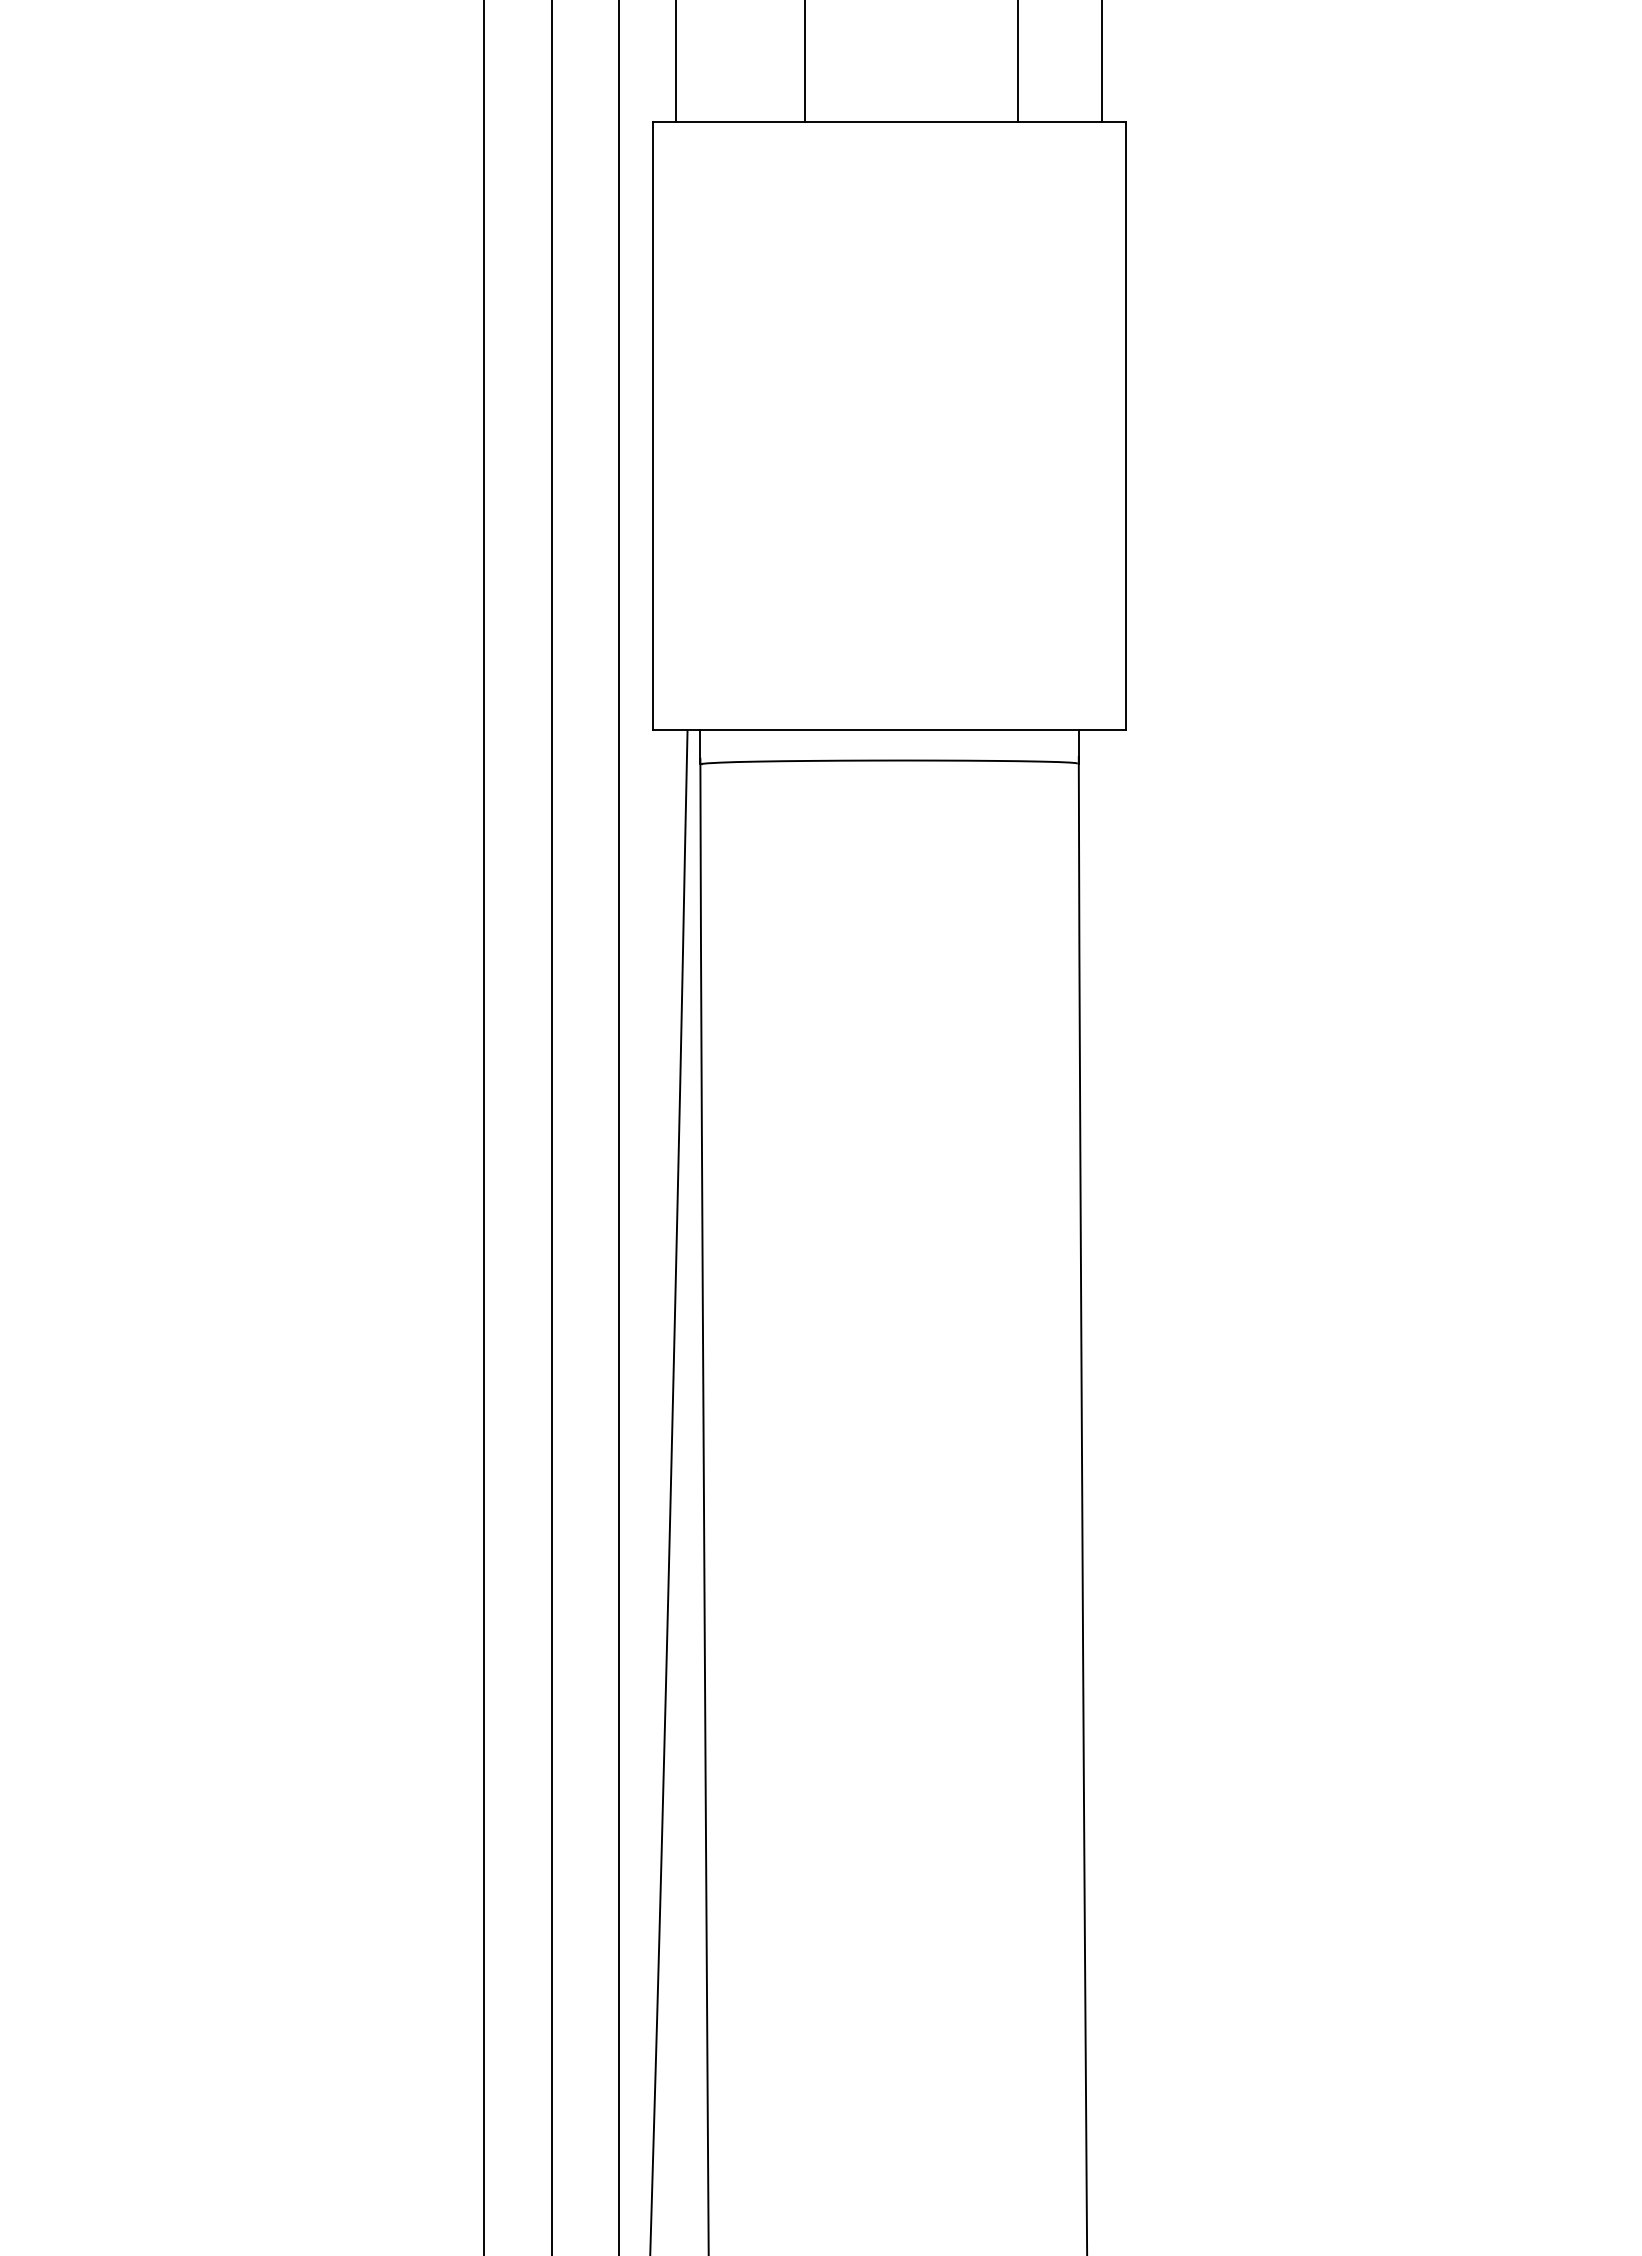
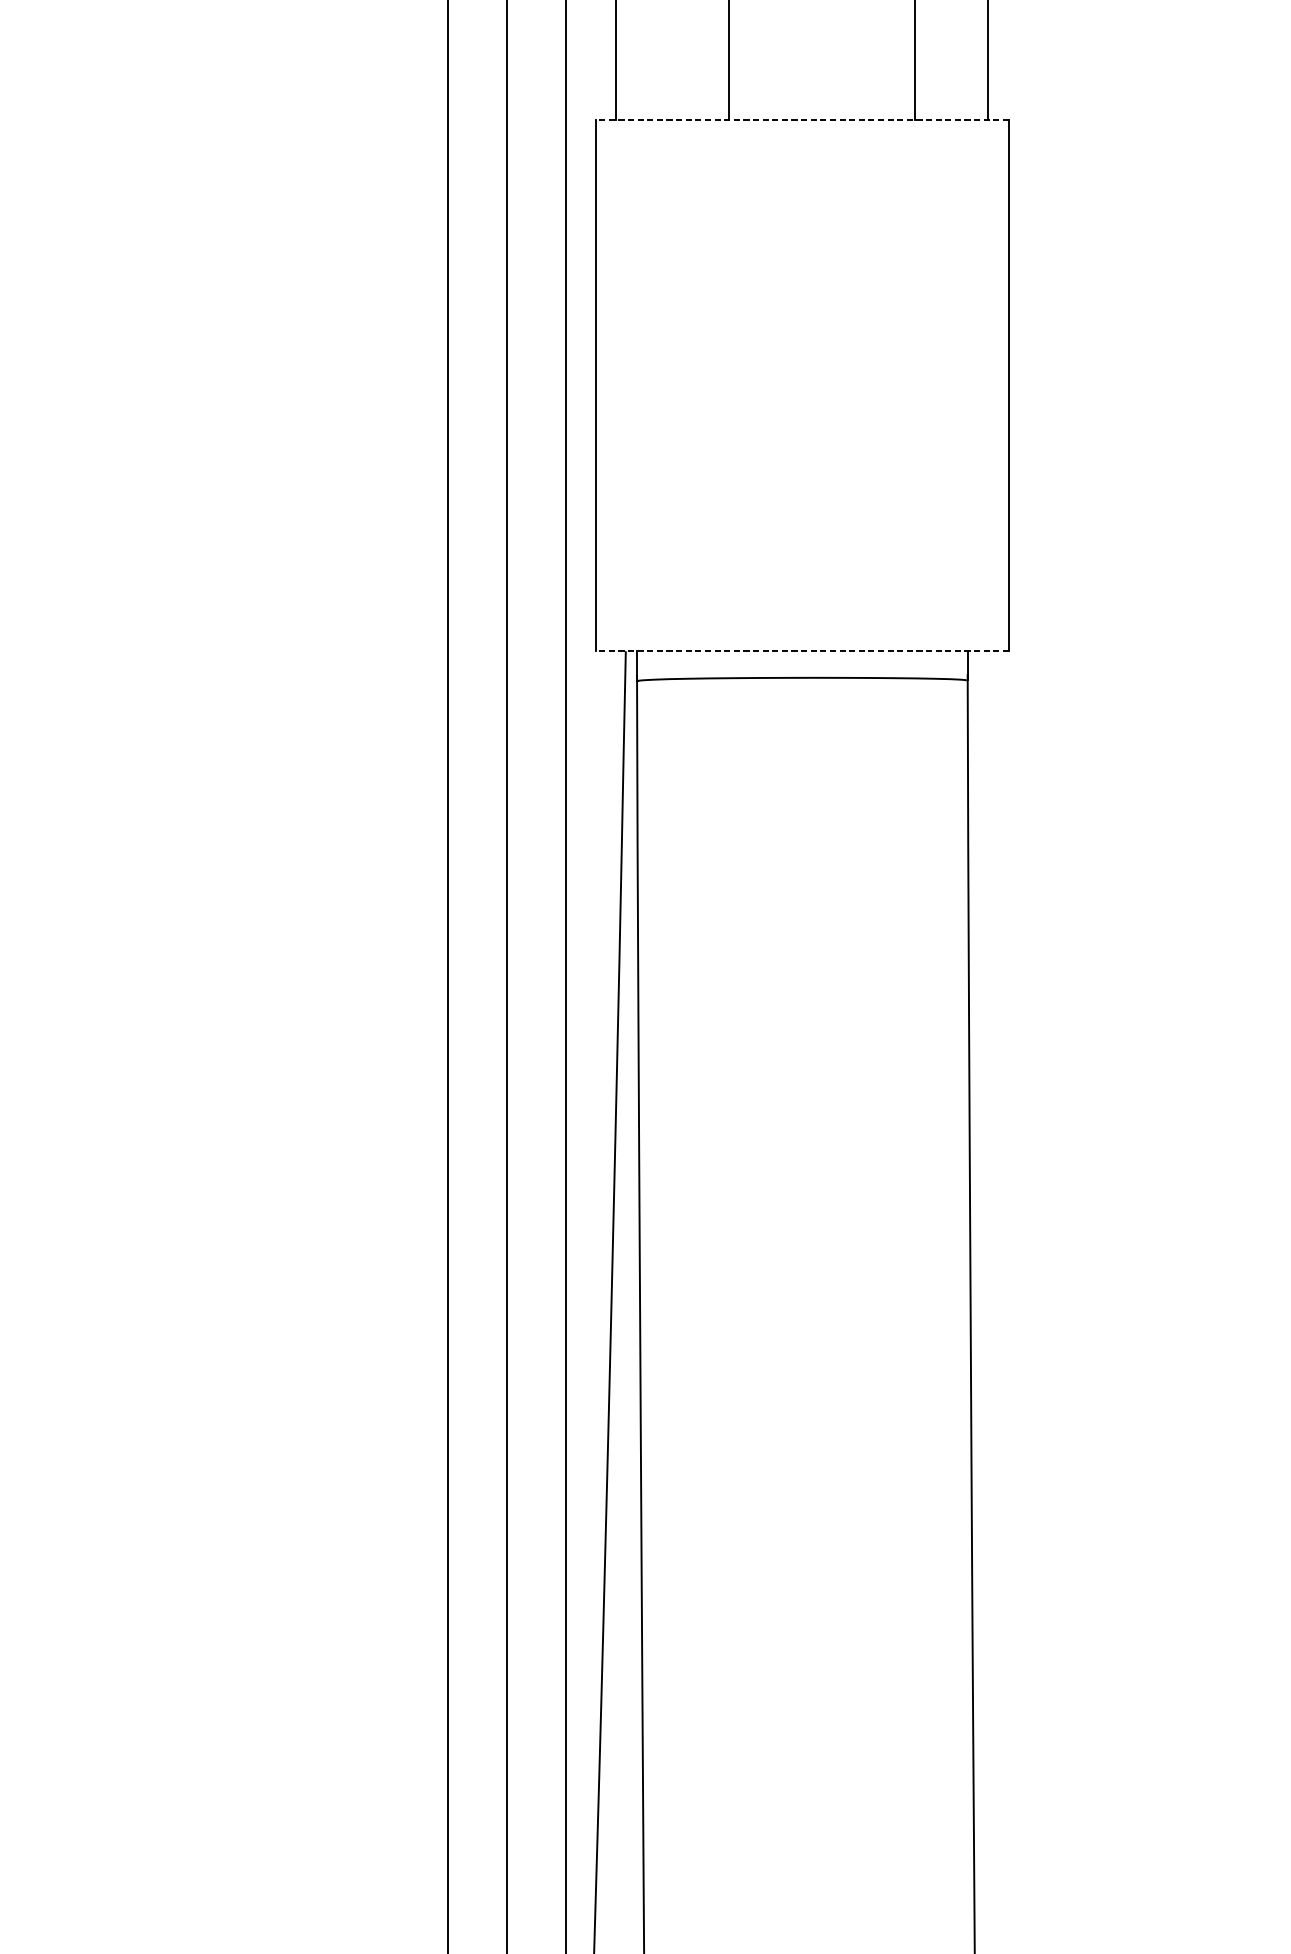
line: (889, 121) -> (802, 119), solid -> dashed
line: (889, 730) -> (802, 651), solid -> dashed

